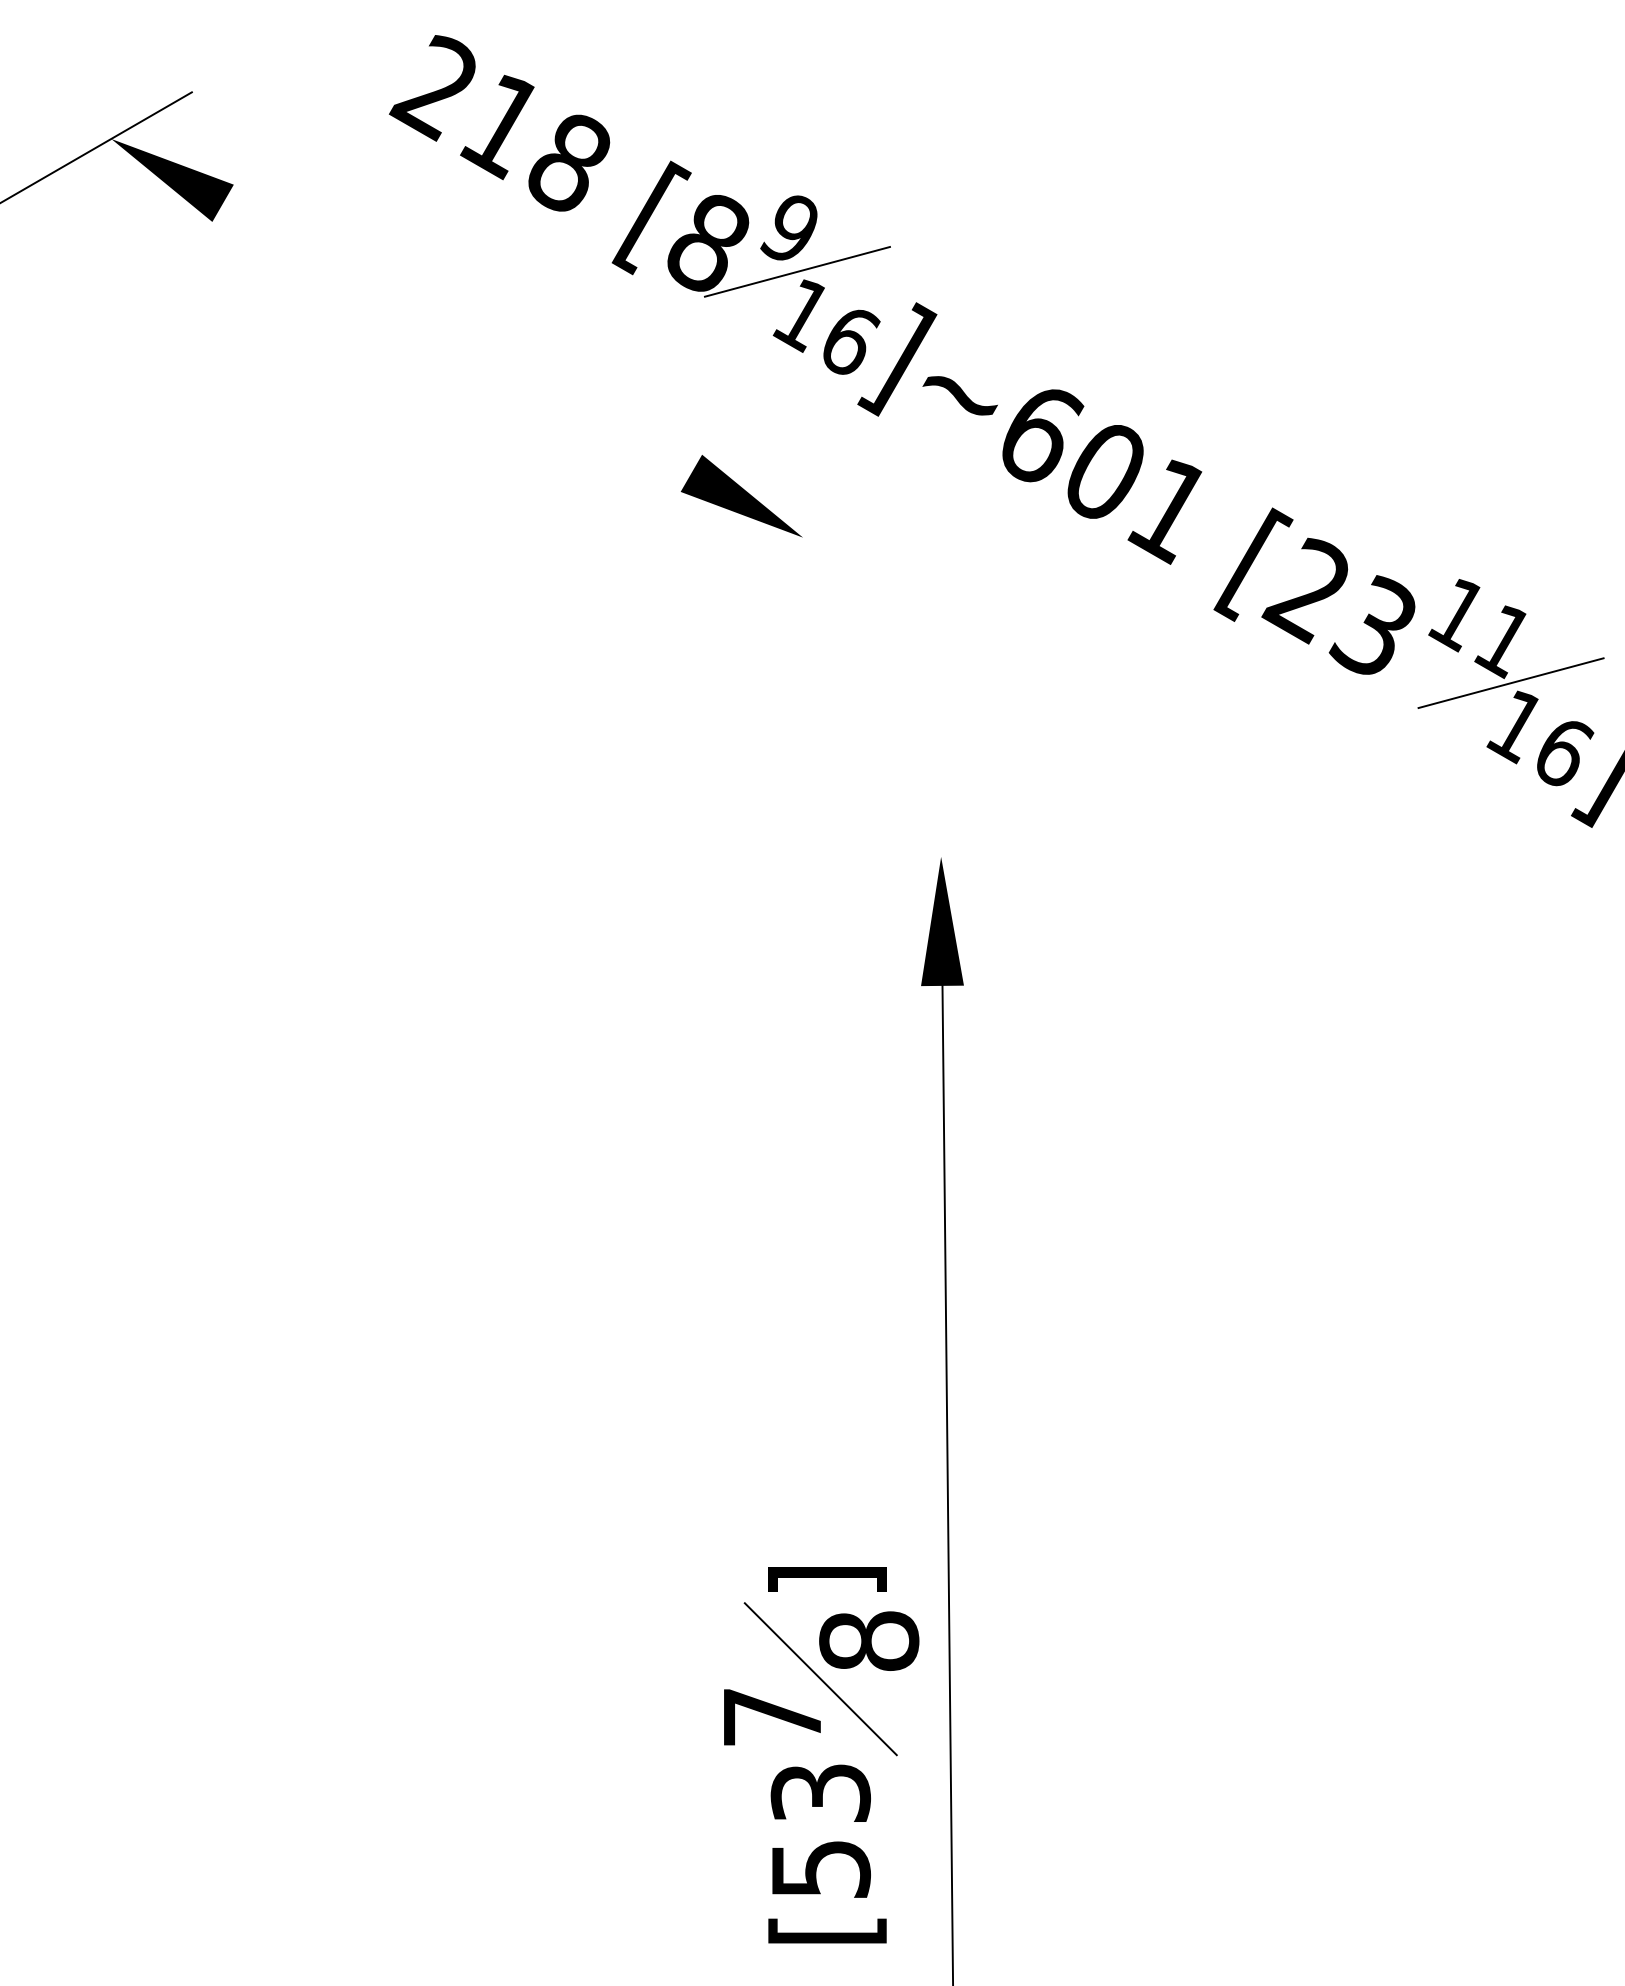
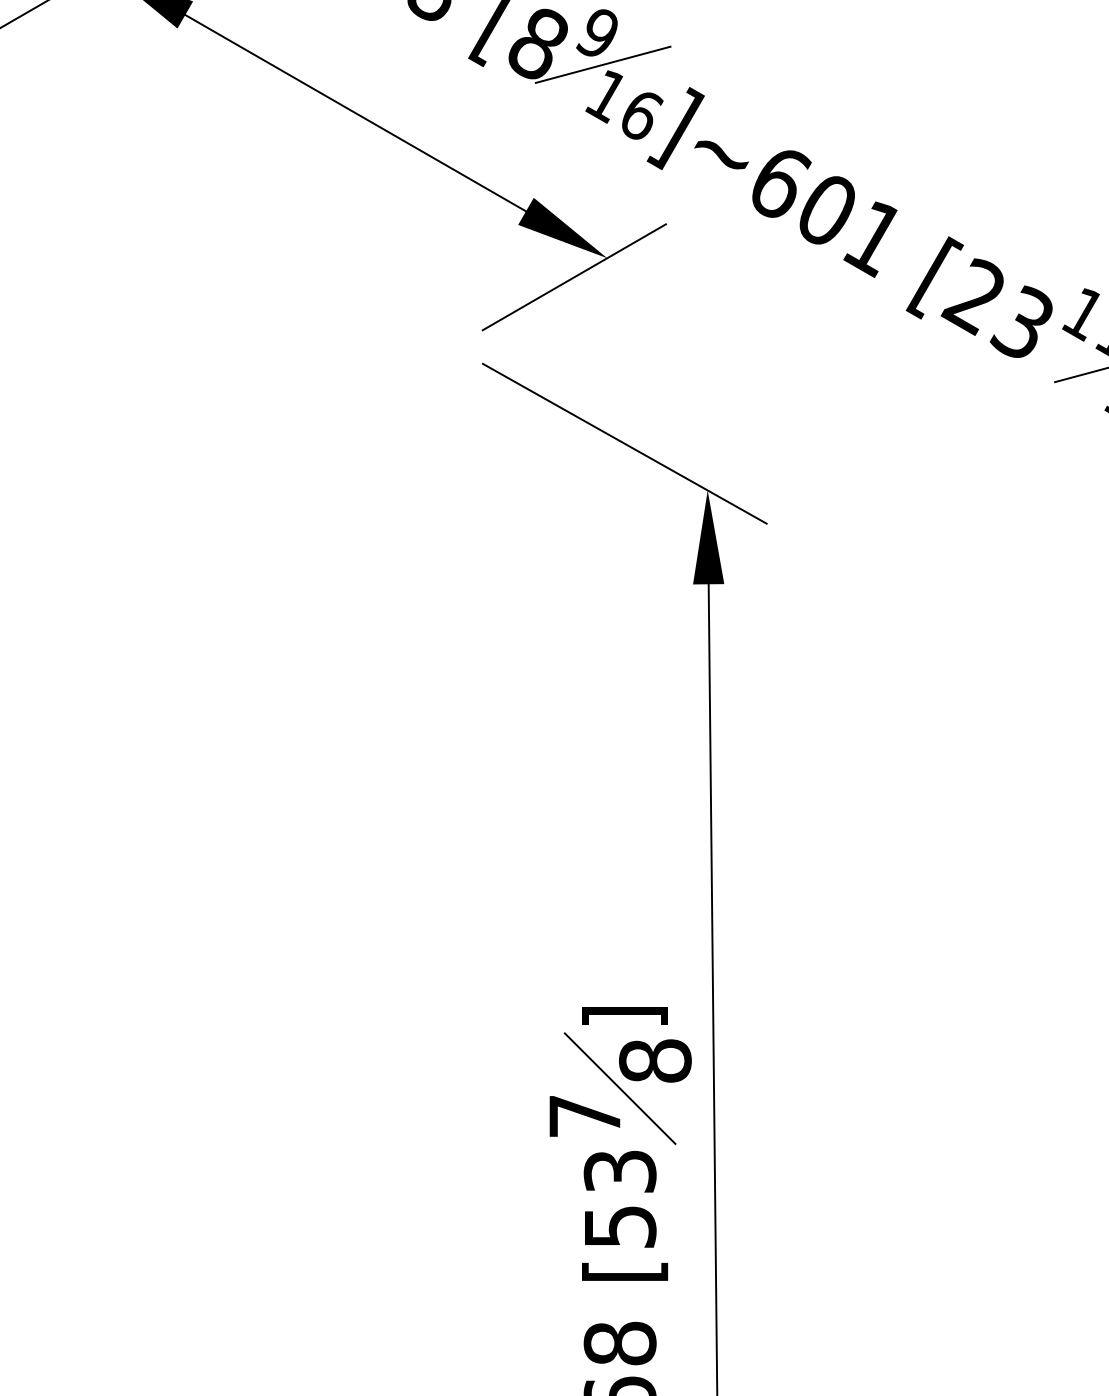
line: (457, 338) -> (355, 113), added
line: (757, 563) -> (574, 277), added
line: (827, 792) -> (625, 443), added

